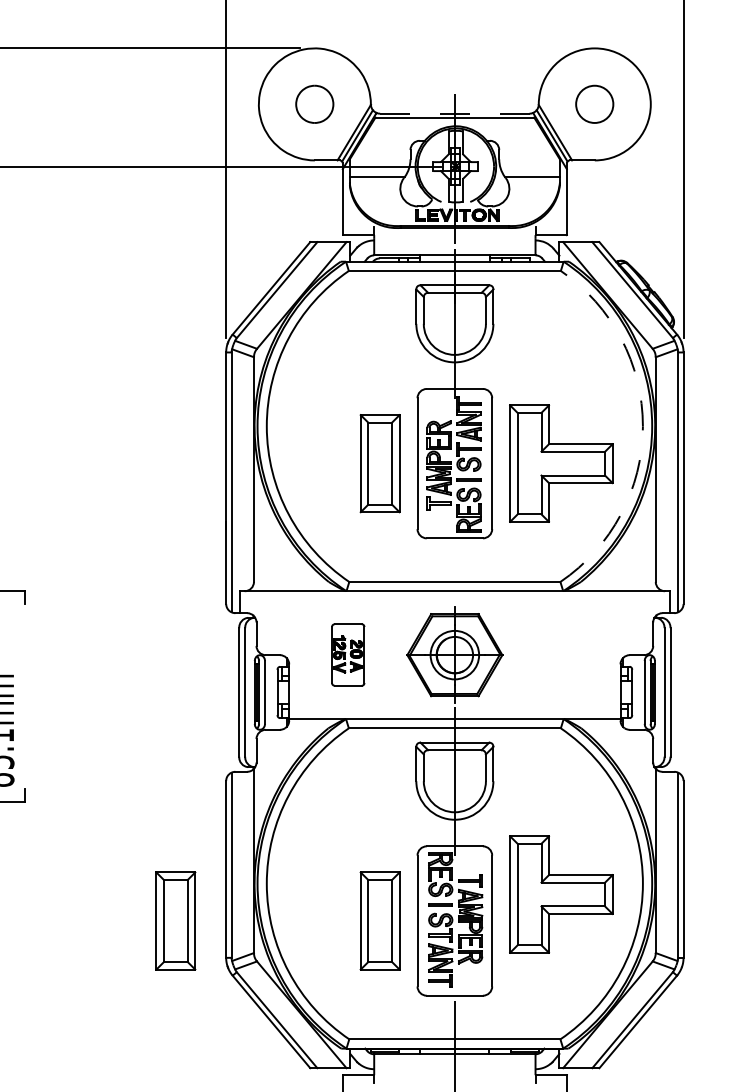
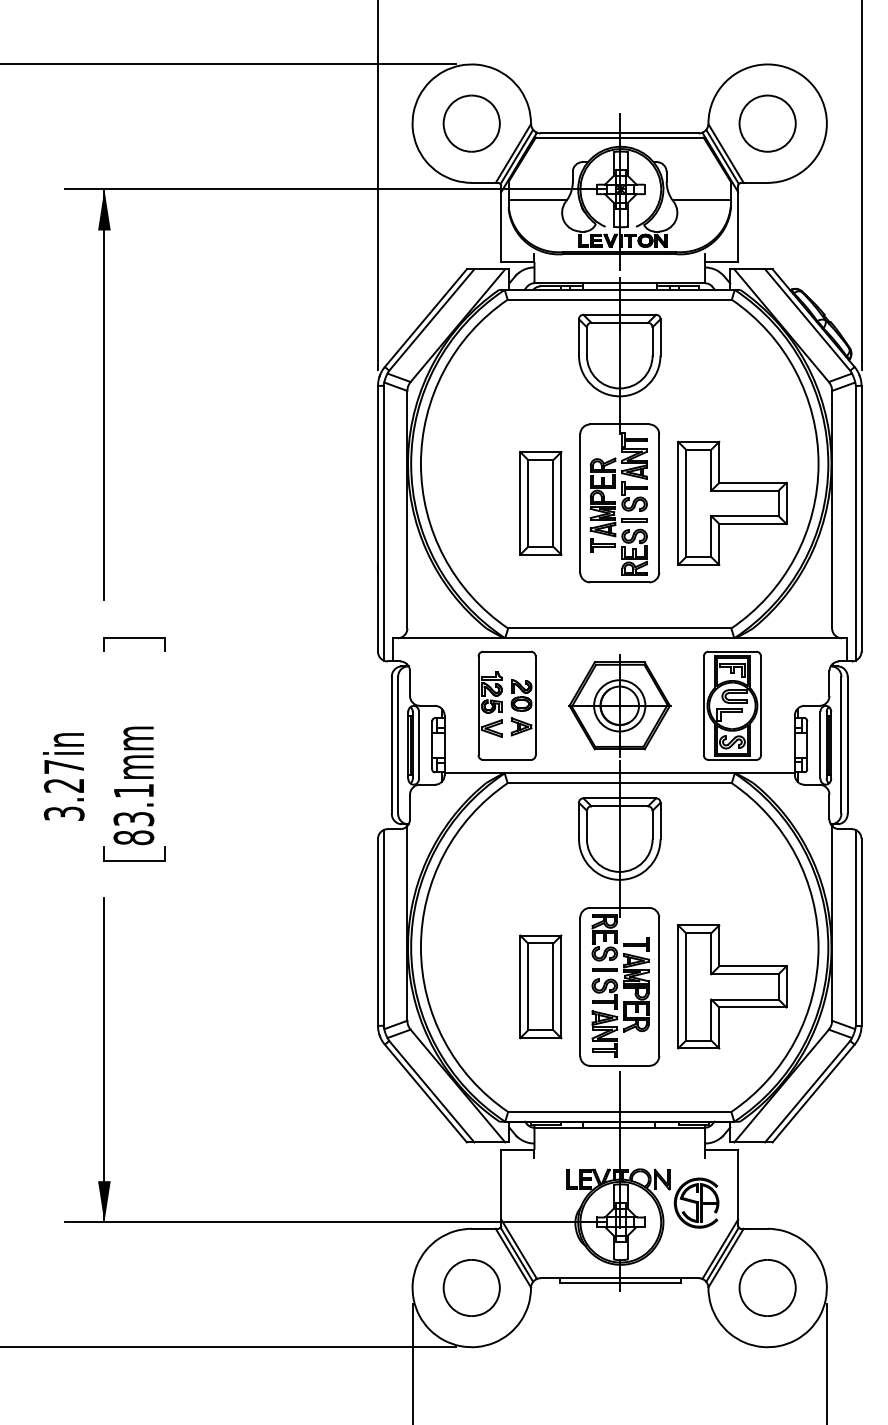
part: (314, 104) -> (471, 123), size x1.43
circle: (594, 104) -> (767, 123), size x1.43
line: (454, 113) -> (619, 133), dashed -> solid
arc: (642, 426) -> (818, 464), dashed -> solid
part: (347, 654) -> (506, 705), size x1.67
part: (561, 654) -> (732, 705), added
part: (561, 894) -> (732, 986), moved
part: (175, 920) -> (324, 986), removed

